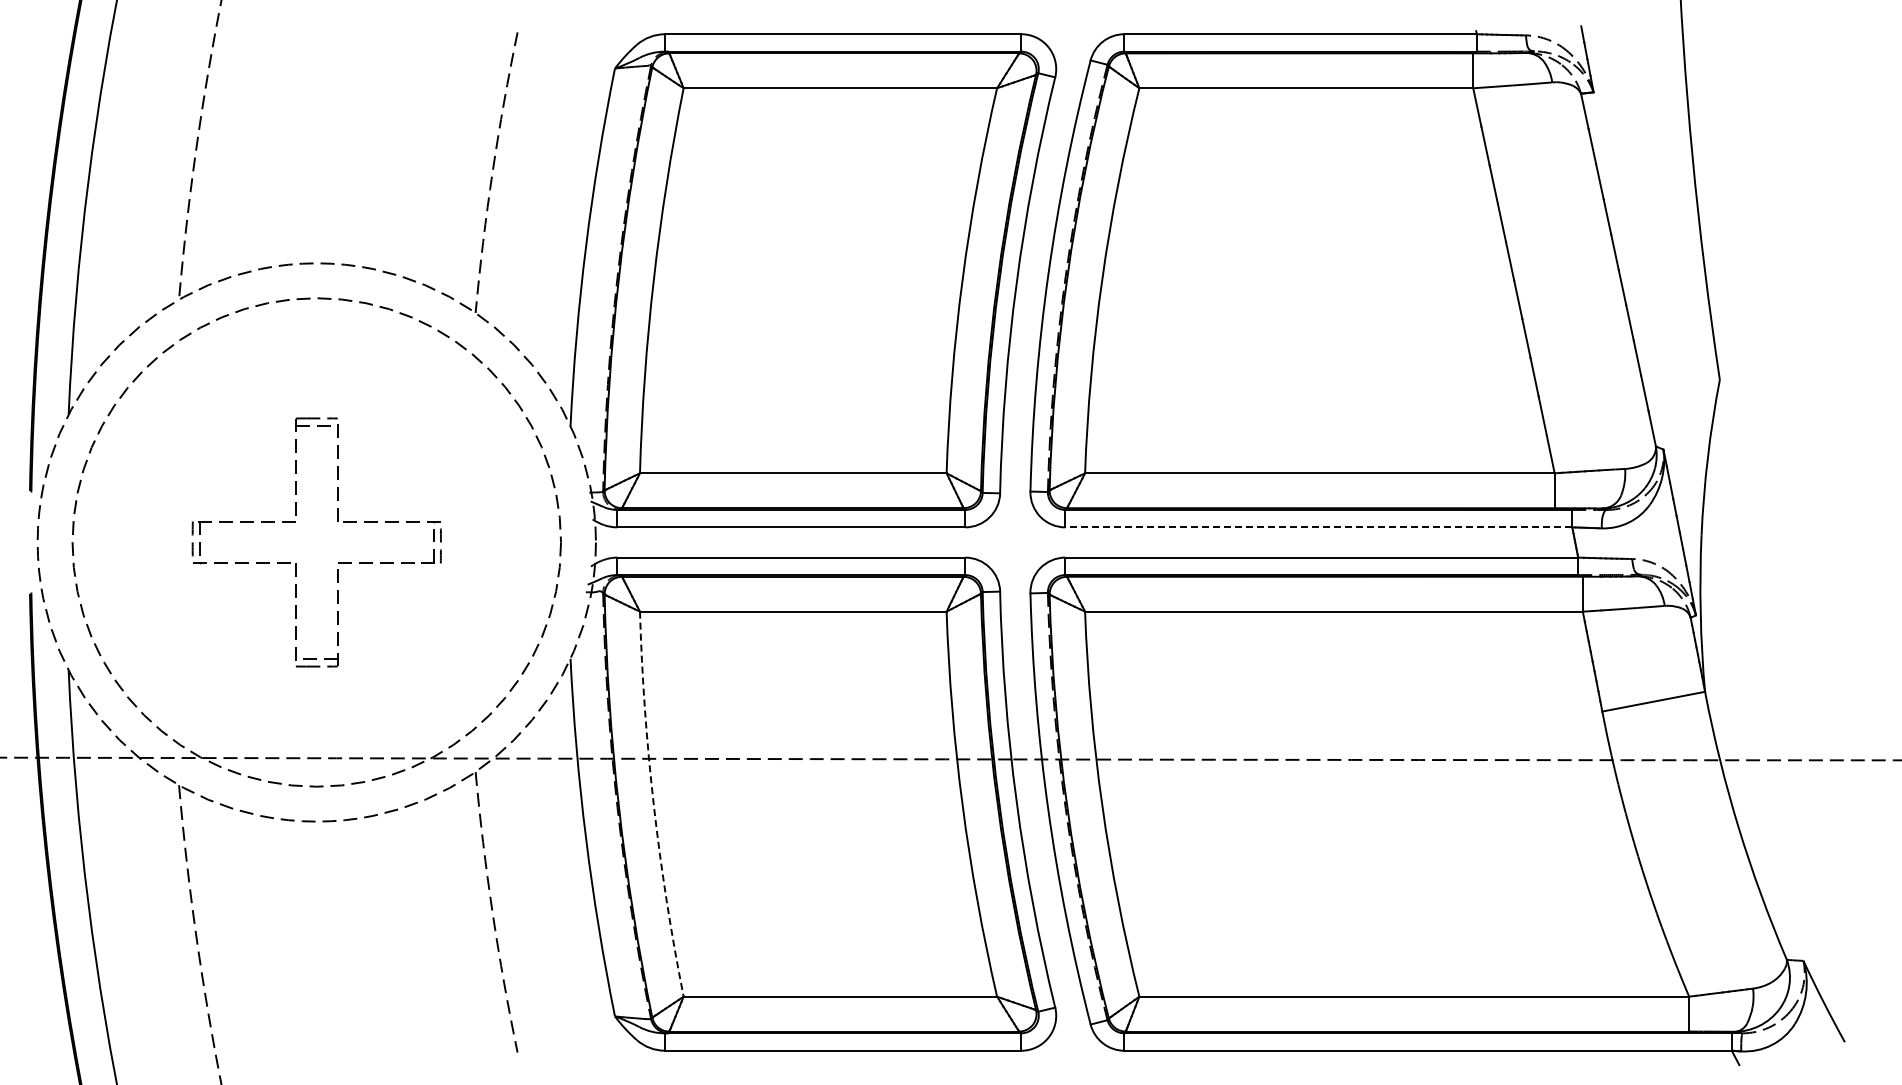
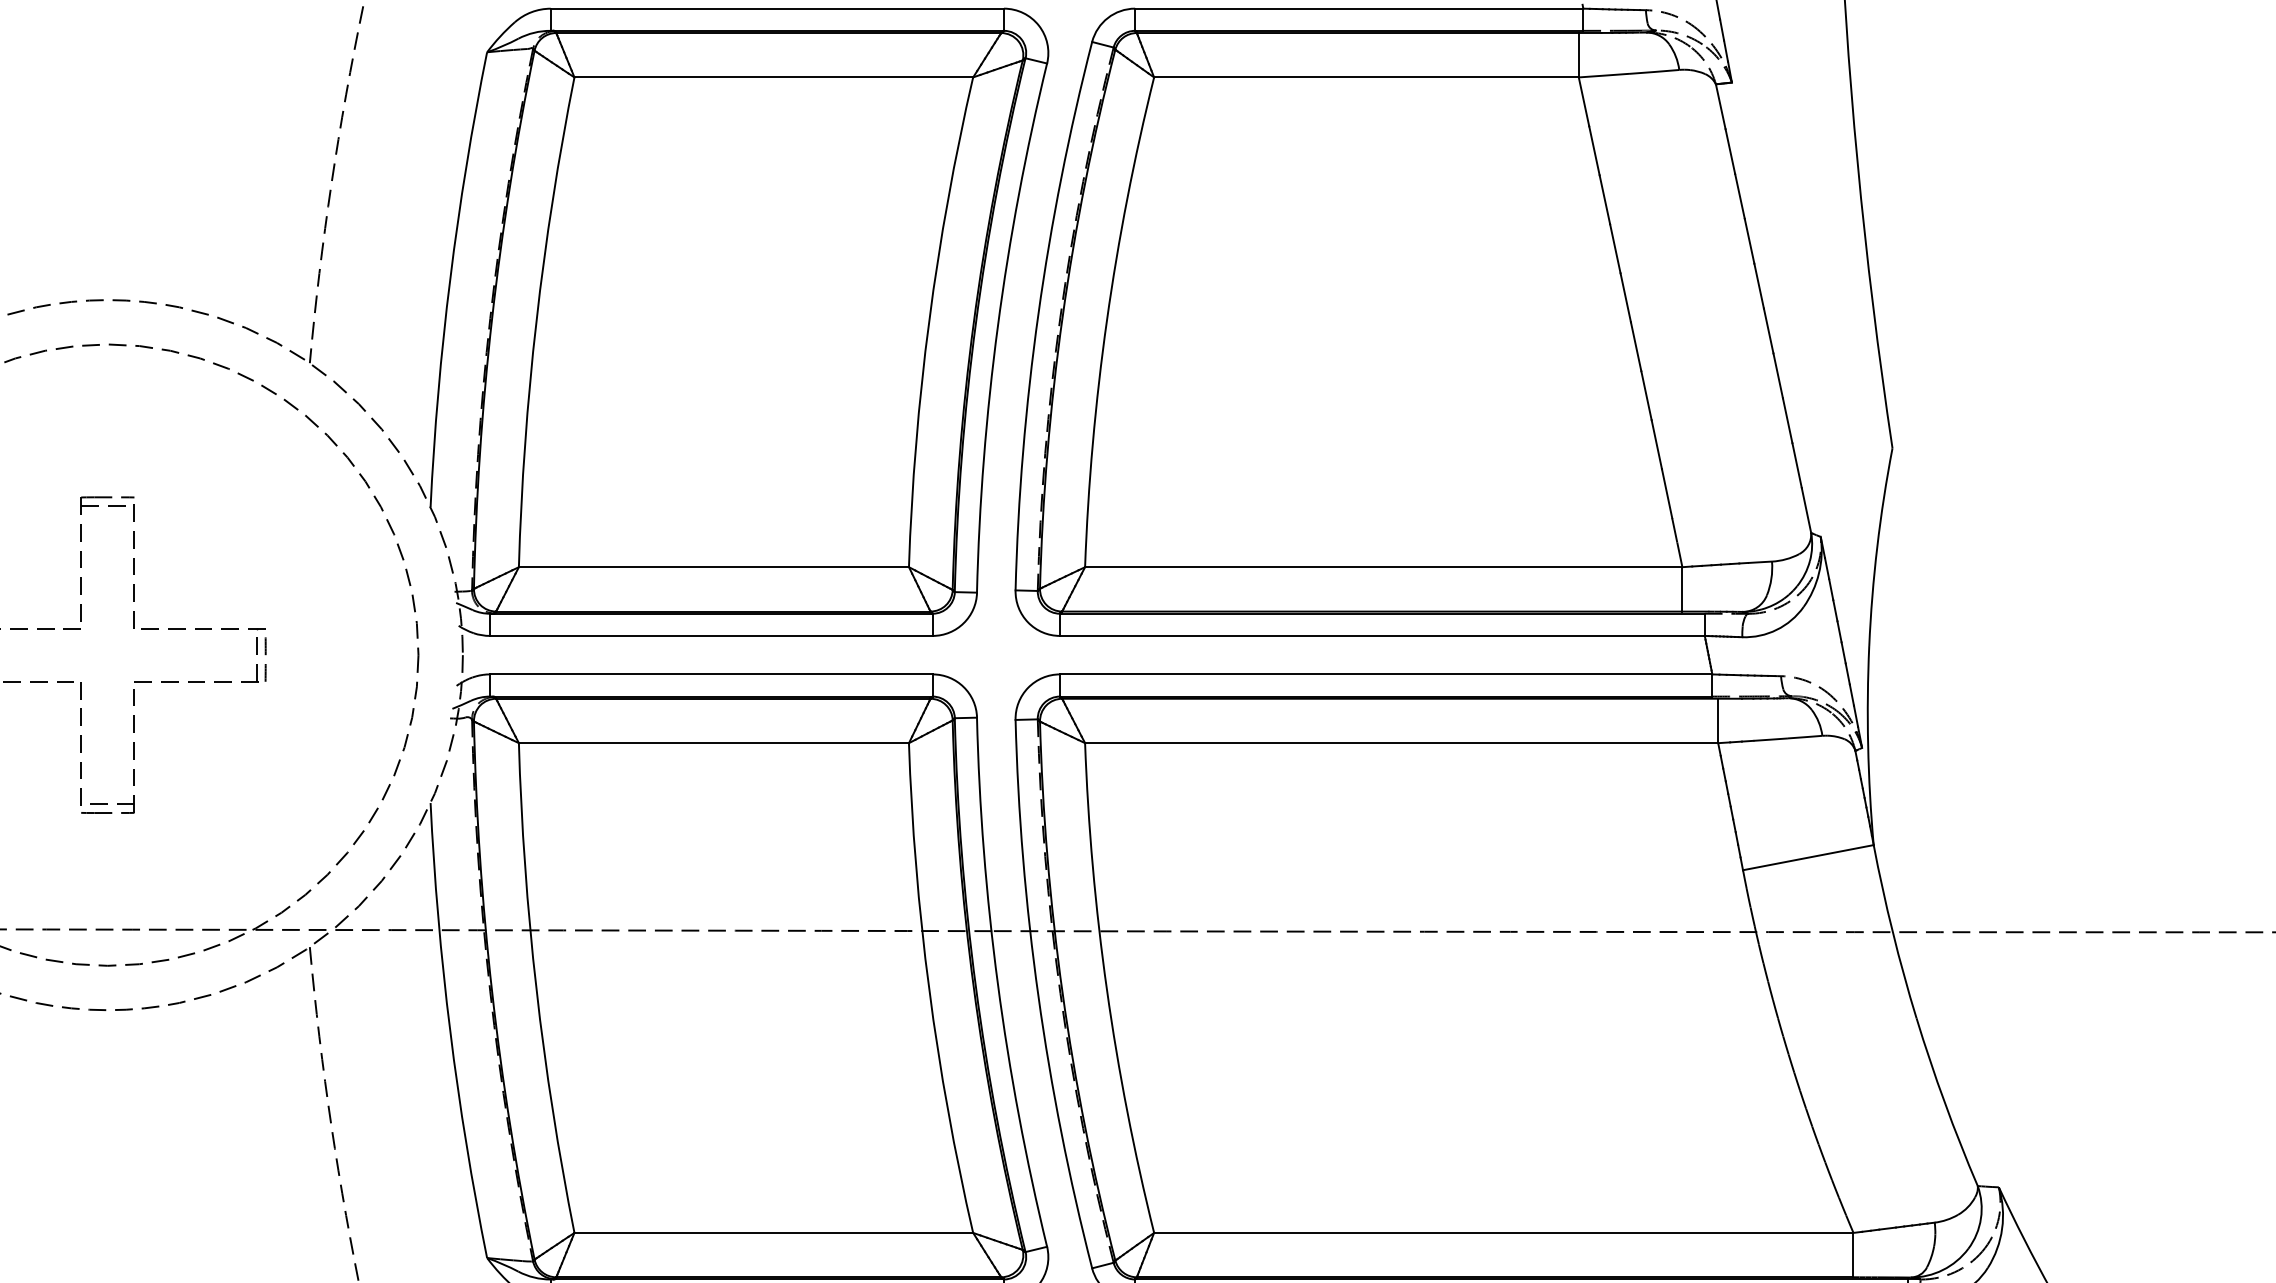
line: (1318, 527) -> (1381, 636), dashed -> solid
arc: (653, 805) -> (536, 989), dashed -> solid

